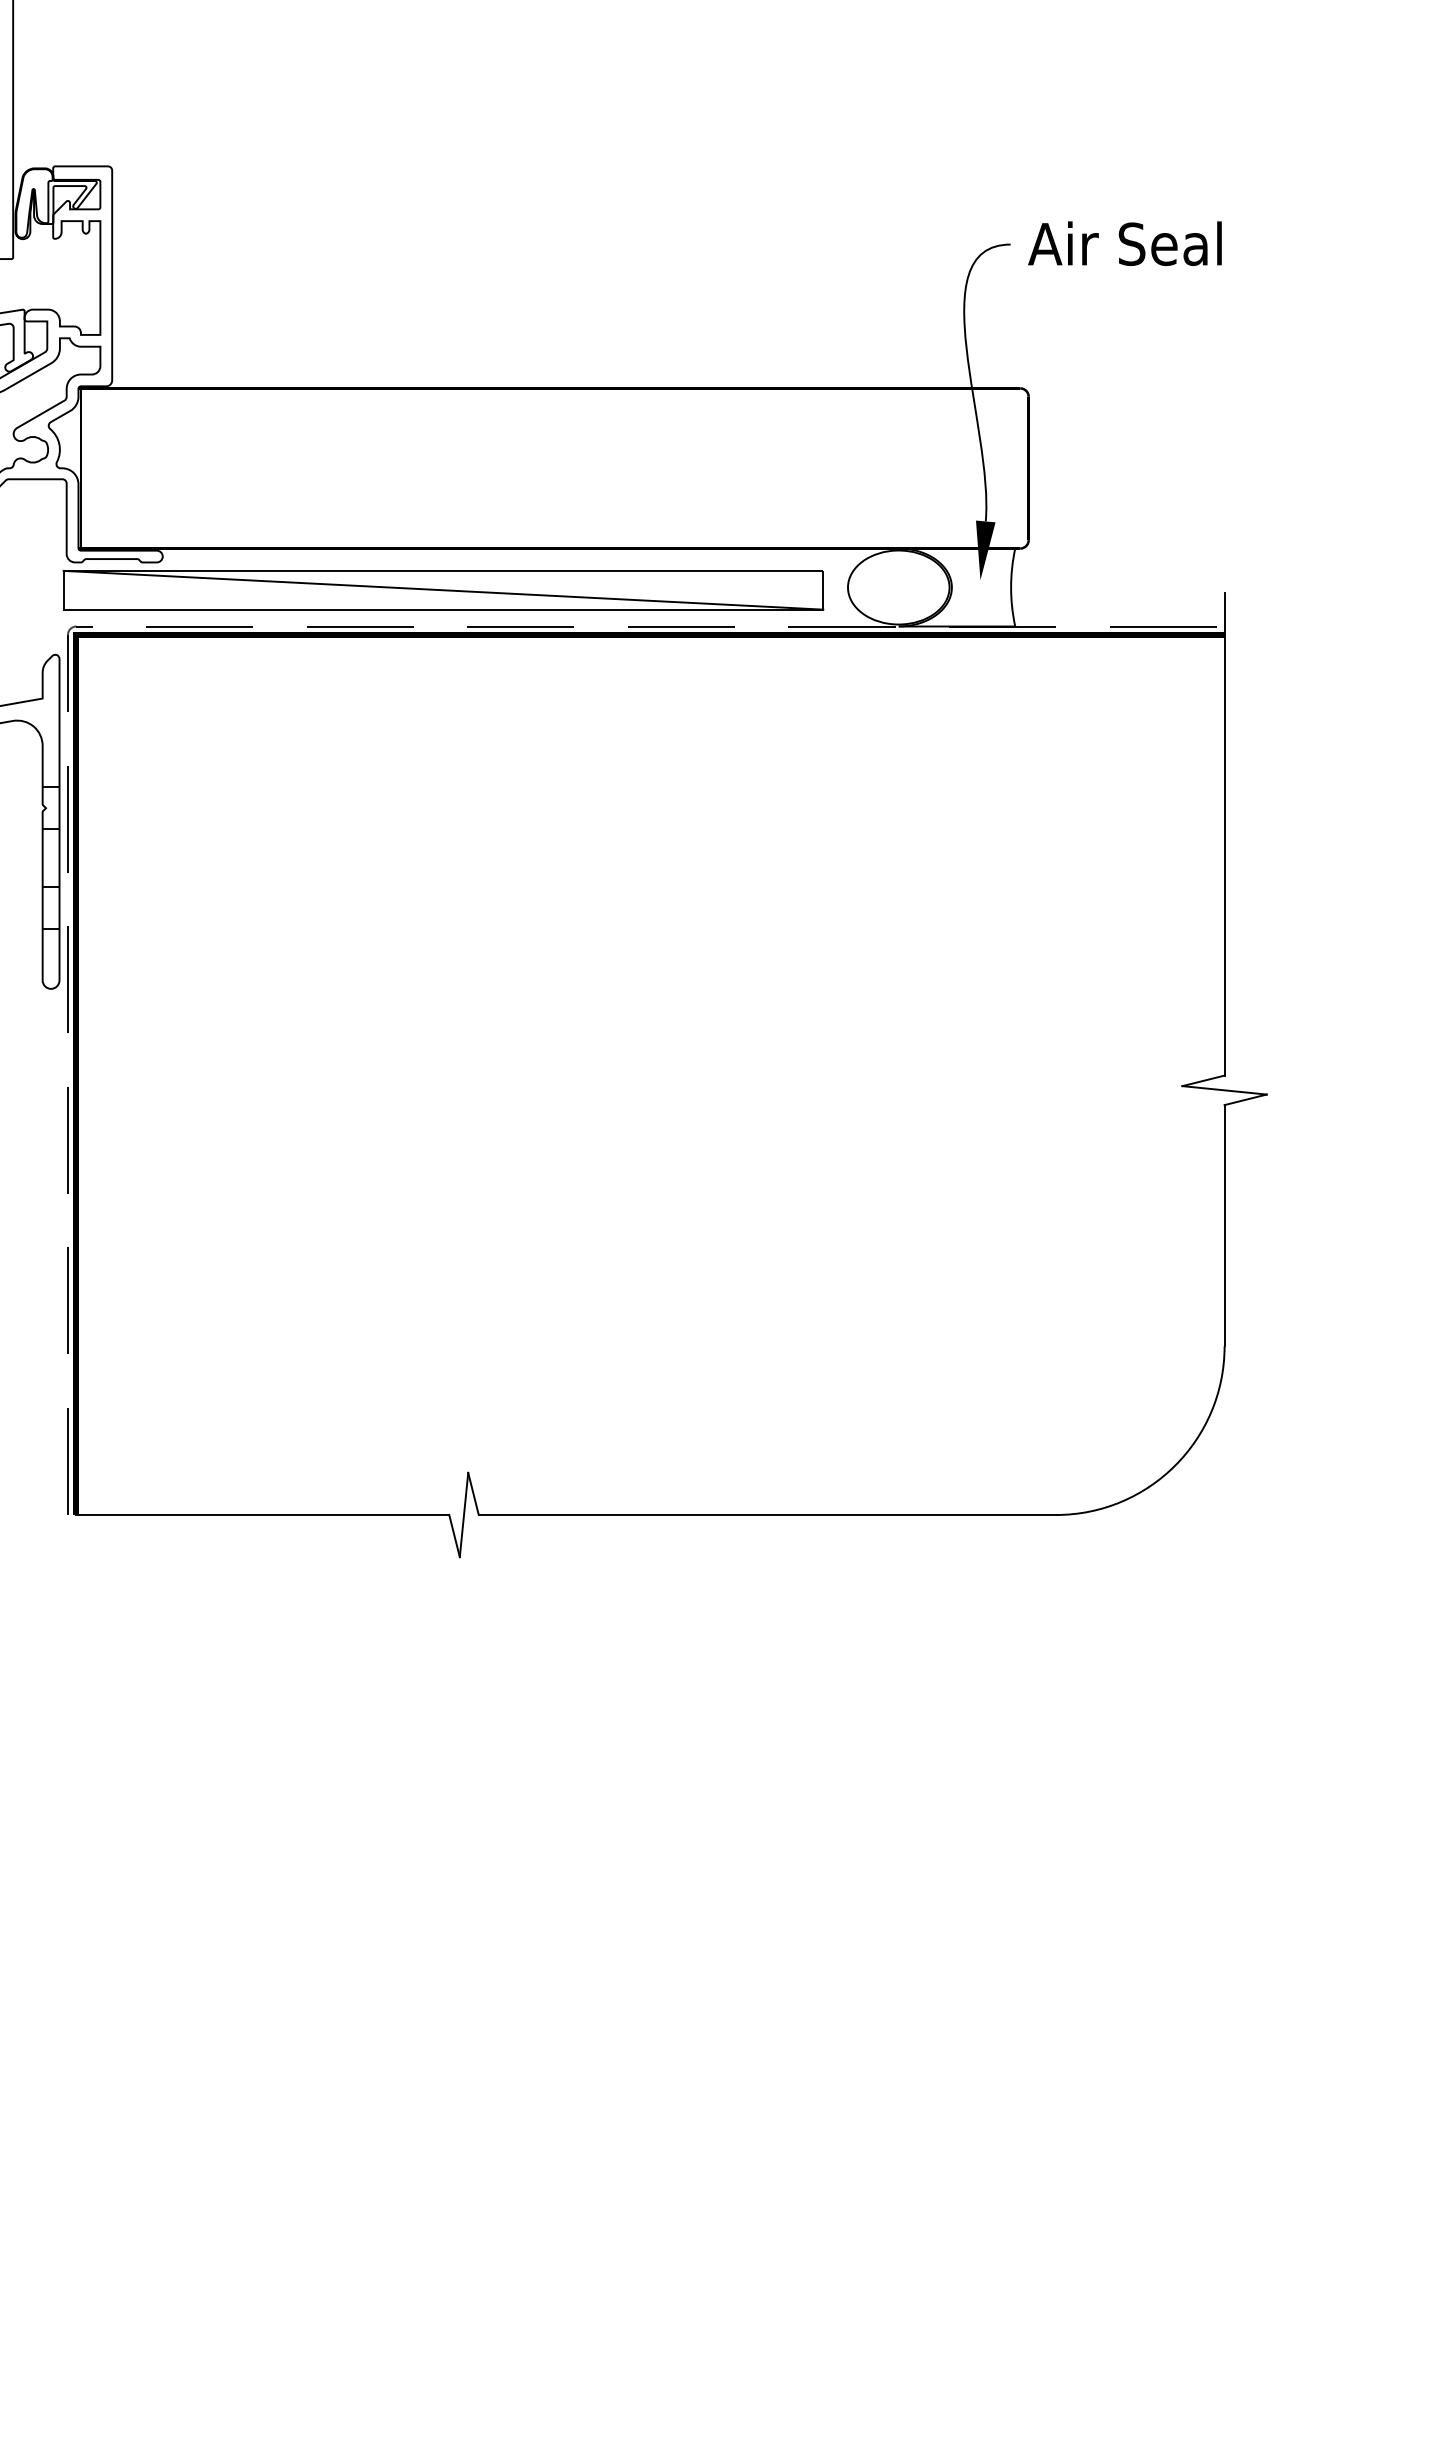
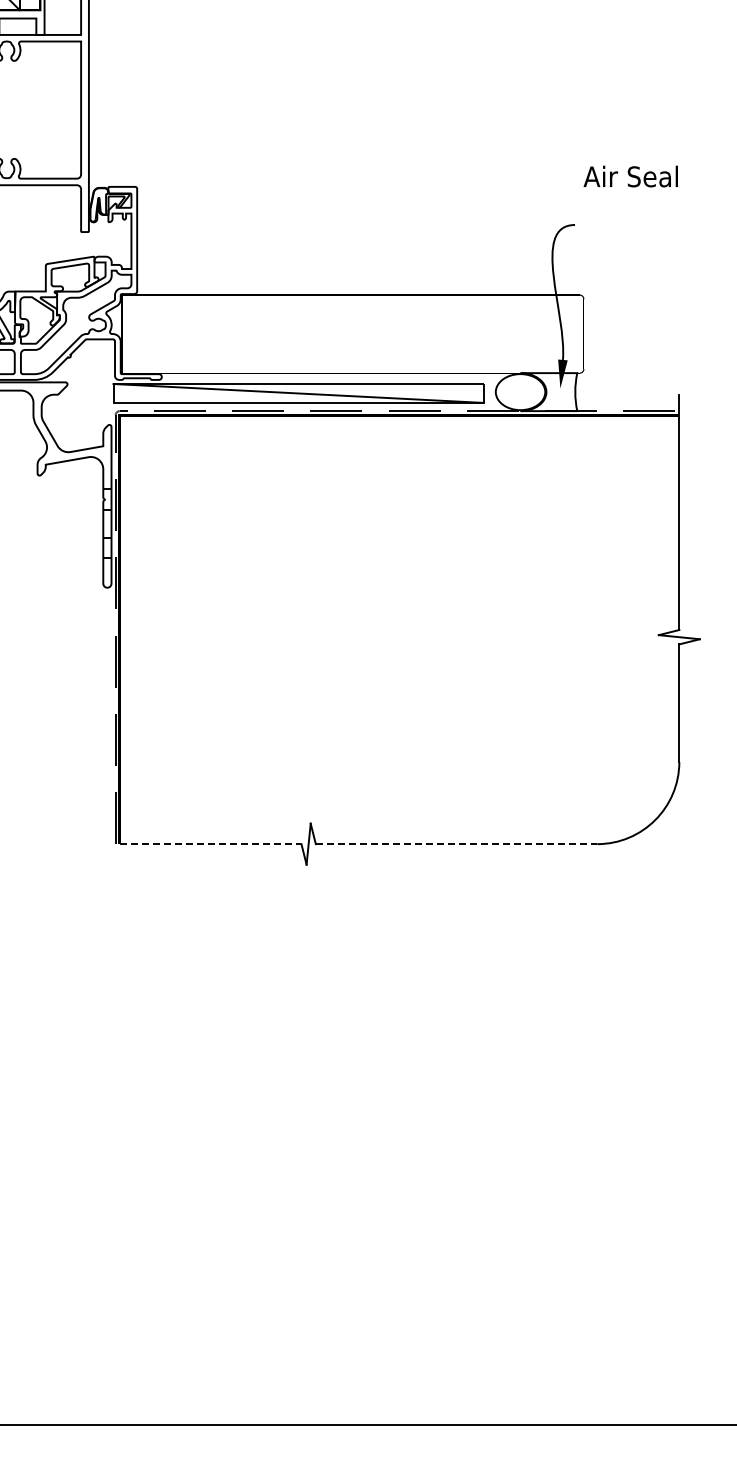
text: (1124, 243) -> (630, 176), moved
line: (262, 1515) -> (210, 844), solid -> dashed
line: (767, 1515) -> (456, 844), solid -> dashed

